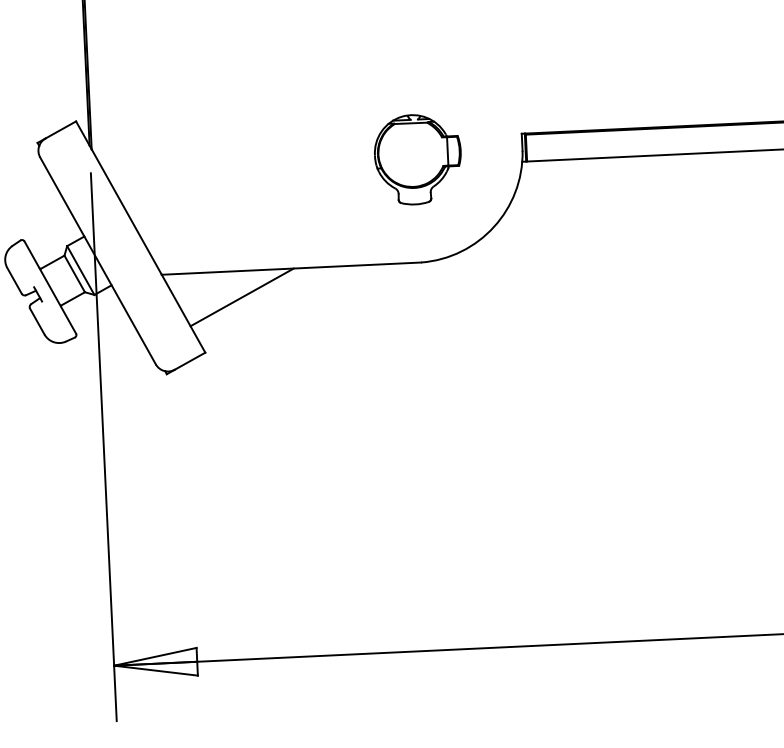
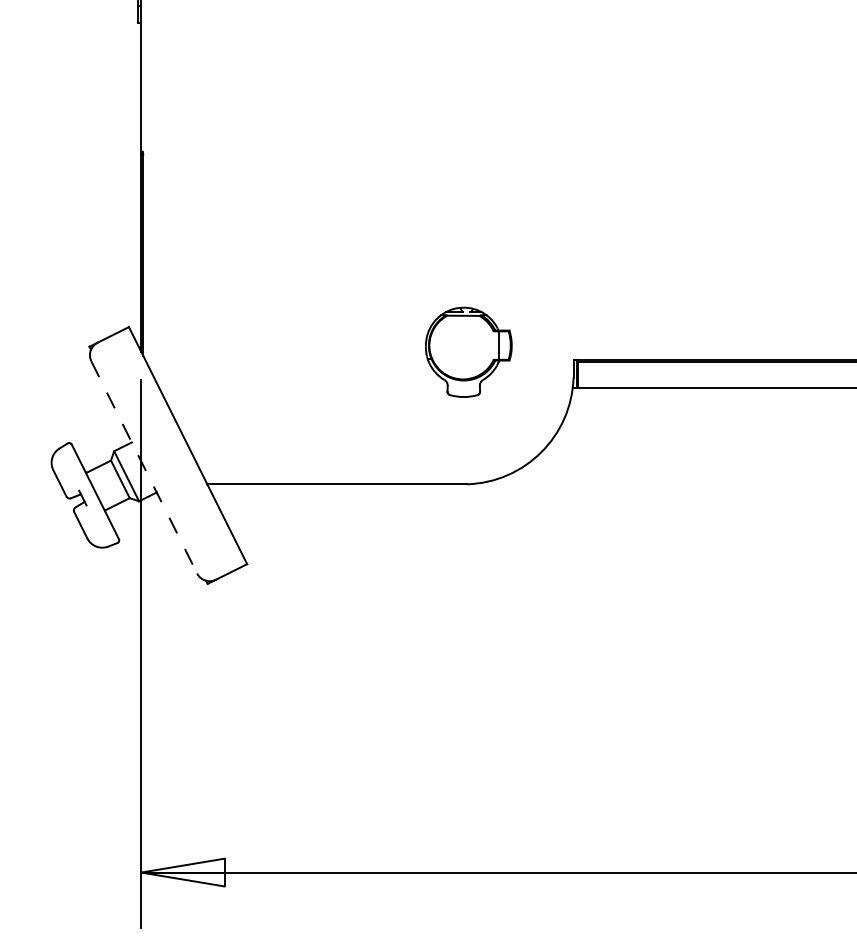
part: (417, 158) -> (468, 351), moved
line: (98, 260) -> (144, 467), solid -> dashed
line: (242, 297) -> (286, 510), removed

